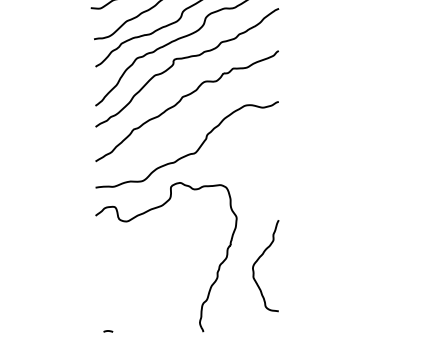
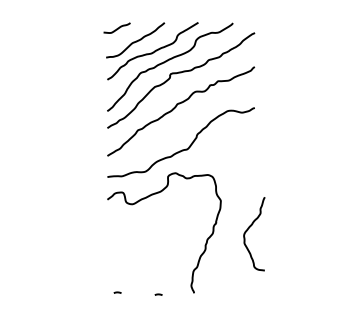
curve: (258, 261) -> (248, 230), moved
curve: (159, 333) -> (158, 294), added

